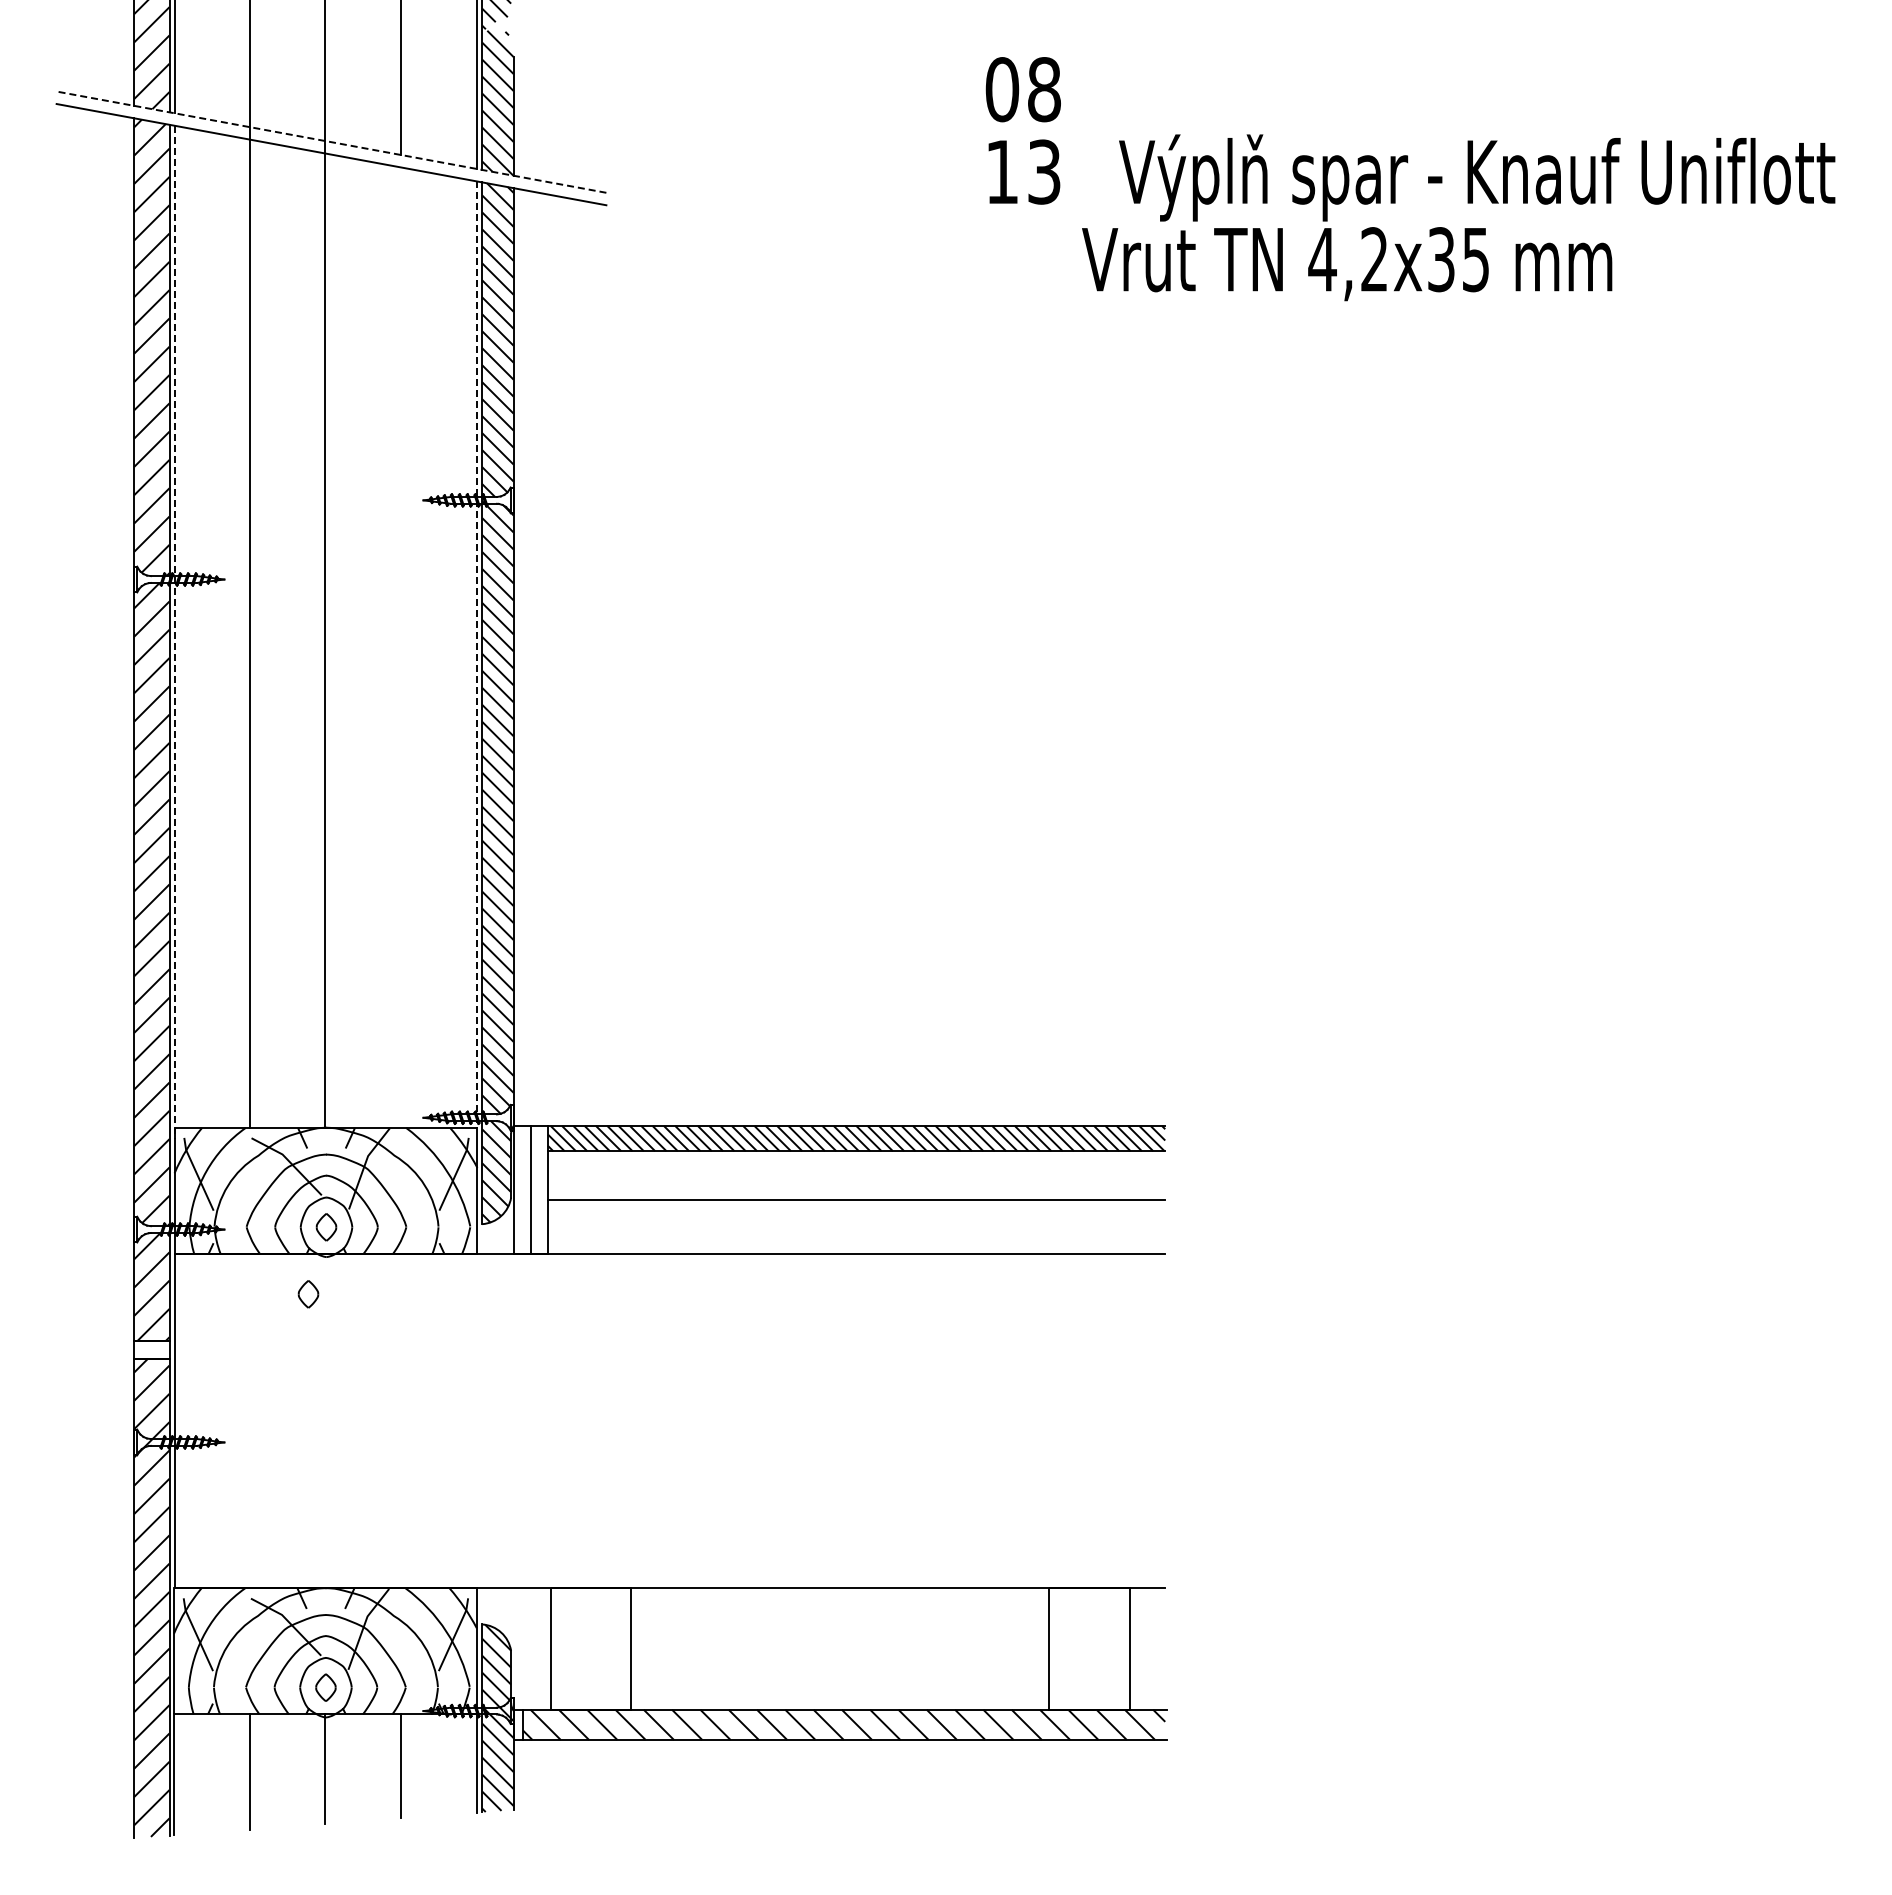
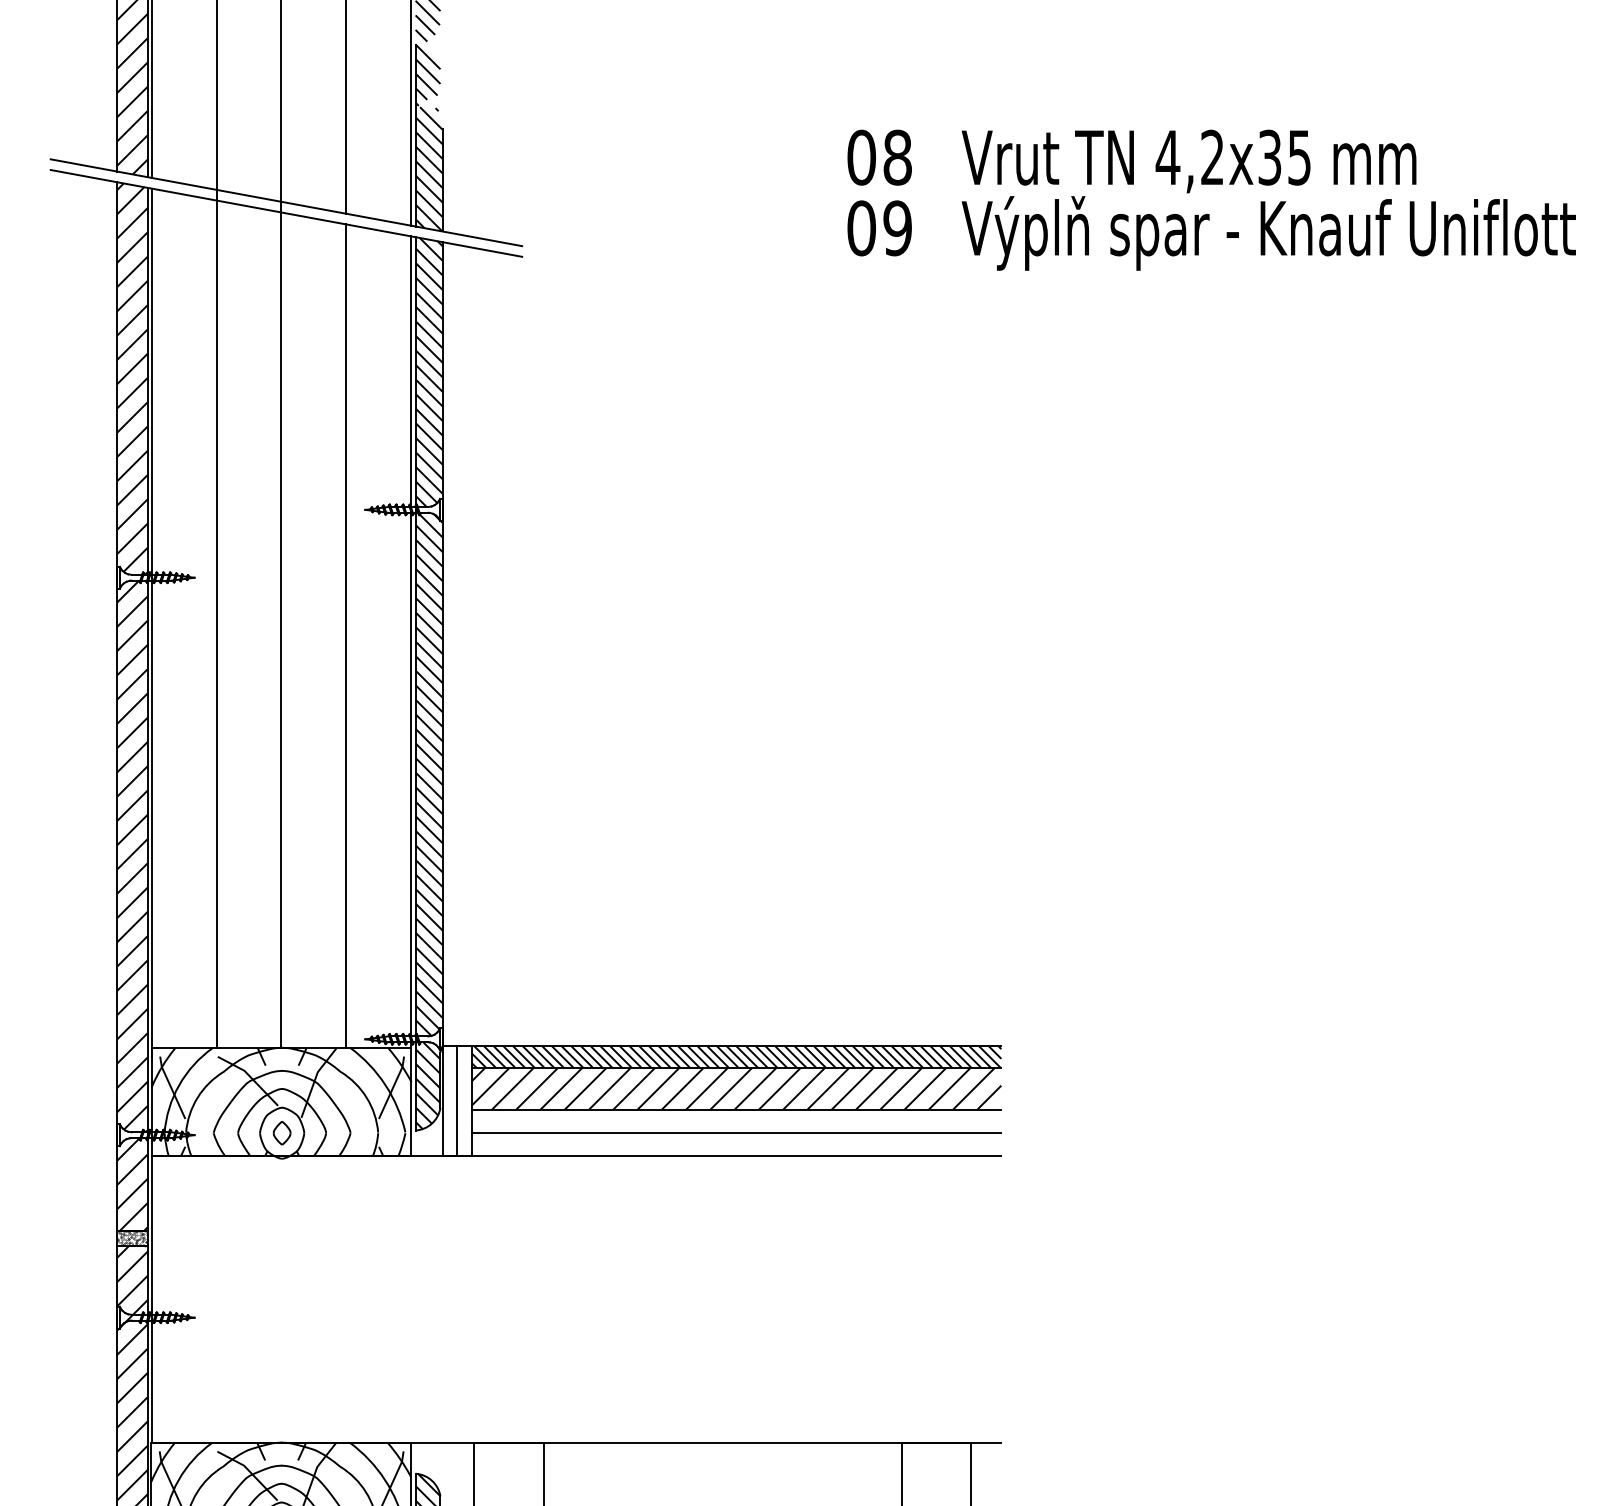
line: (331, 142) -> (286, 202), dashed -> solid
text: (1022, 171) -> (878, 227), 13 -> 09
text: (1347, 264) -> (1189, 161), moved
line: (174, 632) -> (151, 623), dashed -> solid
line: (401, 647) -> (346, 636), added
line: (477, 655) -> (411, 642), dashed -> solid
hatch: (856, 1175) -> (736, 1088), added
line: (856, 1226) -> (736, 1132), added
part: (308, 1294) -> (266, 1190), removed
hatch: (151, 1349) -> (132, 1238), added

